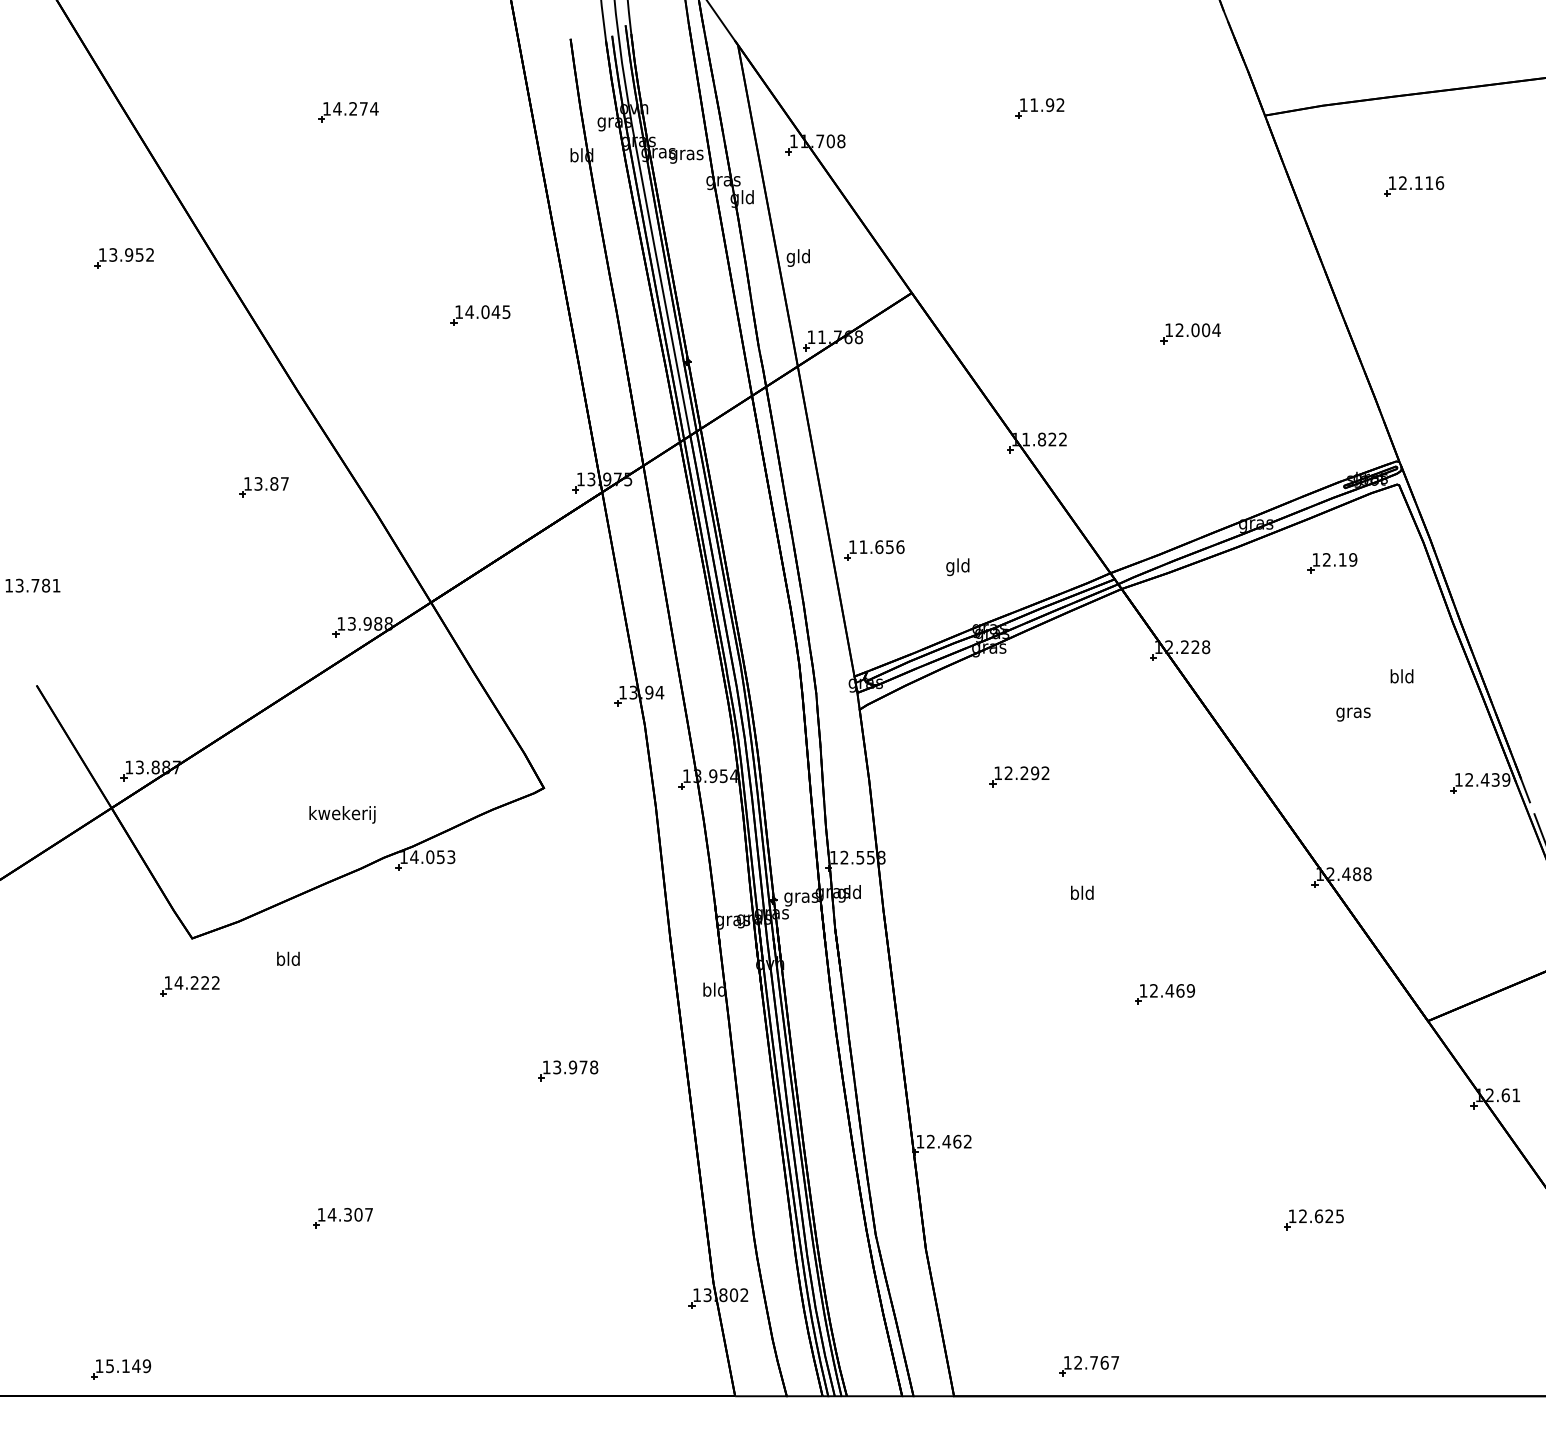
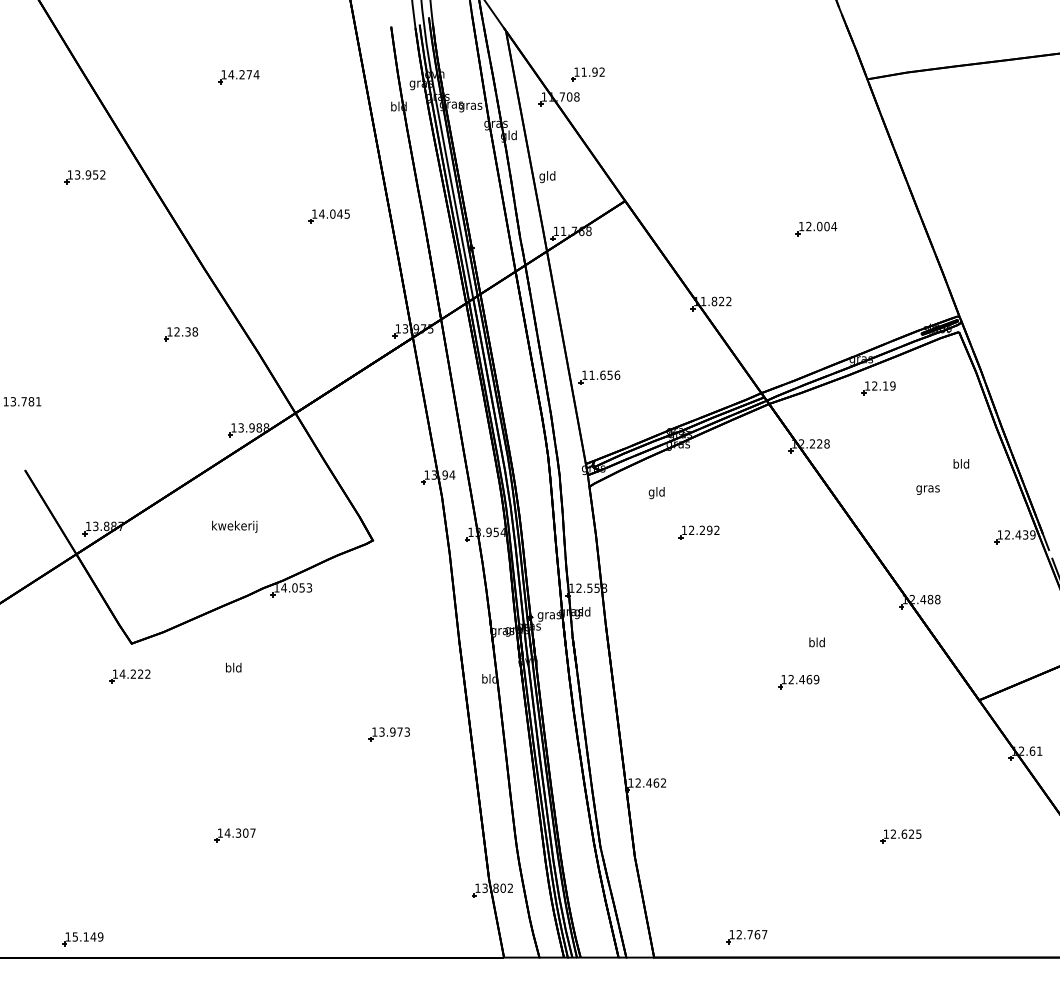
part: (1039, 108) -> (587, 74), moved
part: (1413, 187) -> (969, 128), removed
text: (270, 483) -> (185, 331), 13.87 -> 12.38
part: (1332, 563) -> (878, 388), moved
text: (957, 567) -> (656, 493), moved
text: (342, 814) -> (234, 526), moved
text: (1081, 893) -> (816, 642), moved
text: (288, 958) -> (233, 667), moved
text: (594, 1066) -> (407, 731), 13.978 -> 13.973

